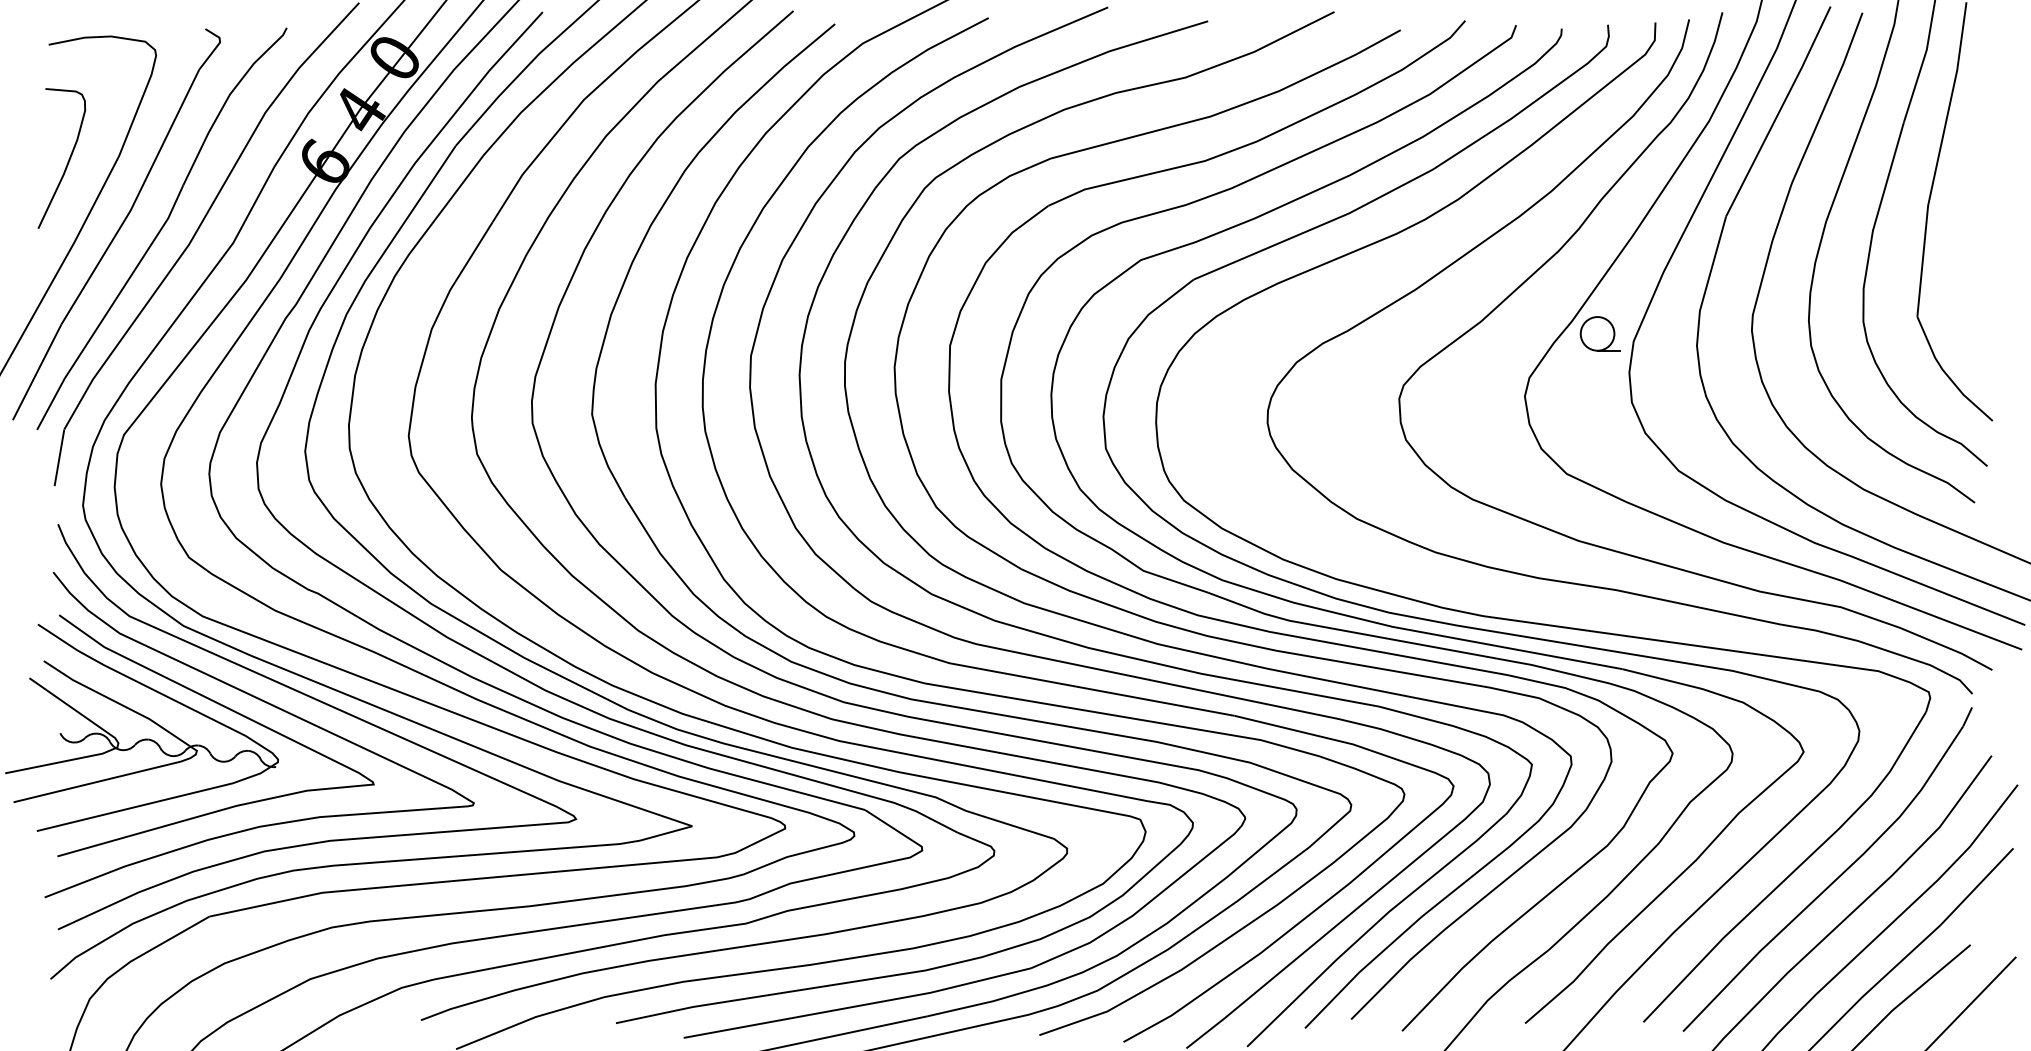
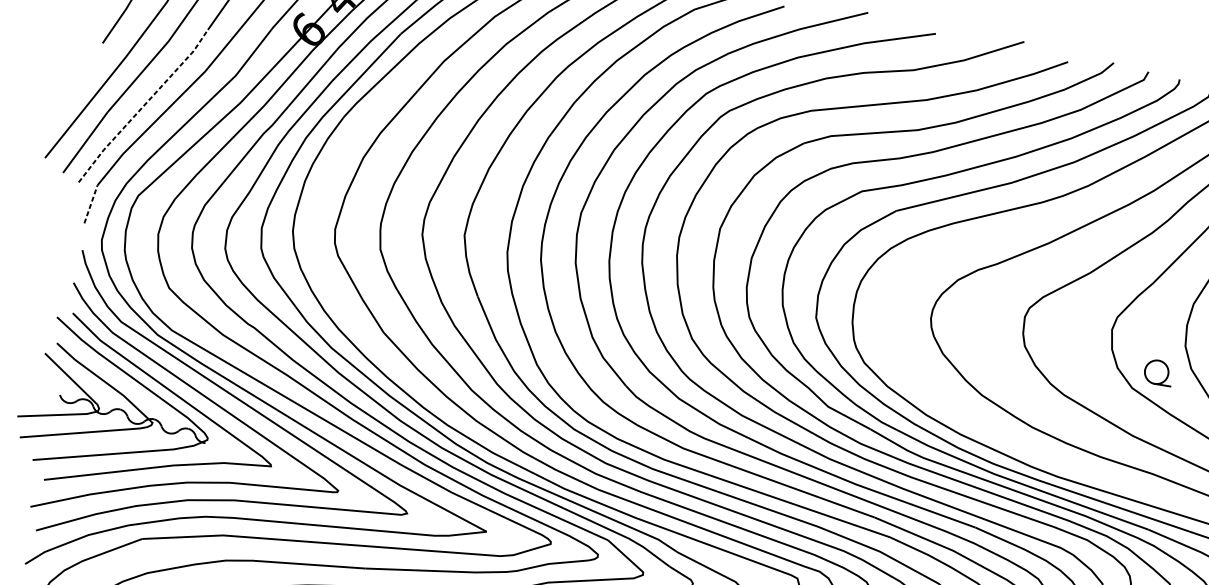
line: (110, 307) -> (143, 106), solid -> dashed
part: (1599, 333) -> (1158, 372), moved
line: (59, 457) -> (91, 204), solid -> dashed

